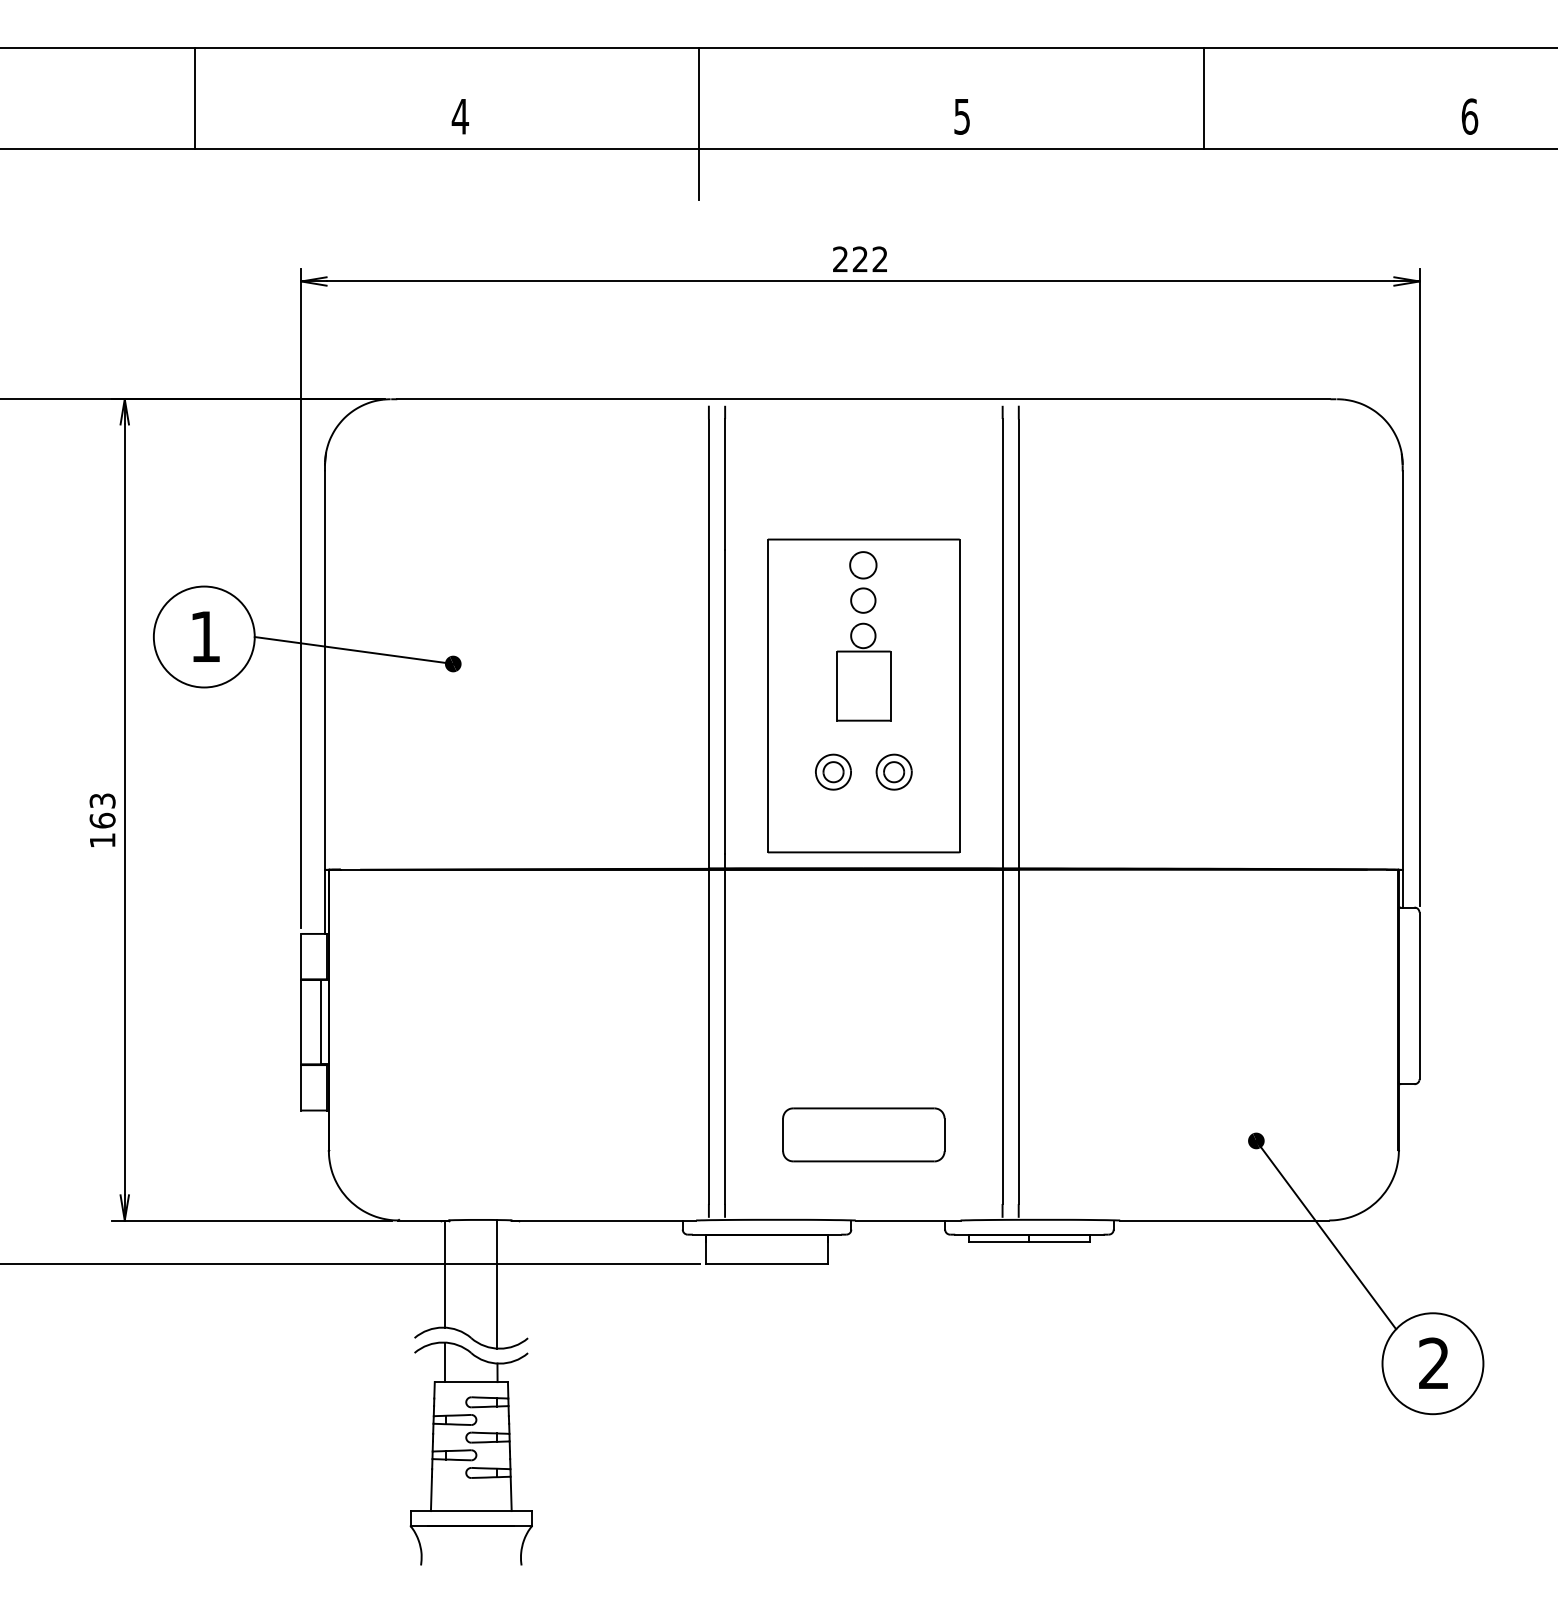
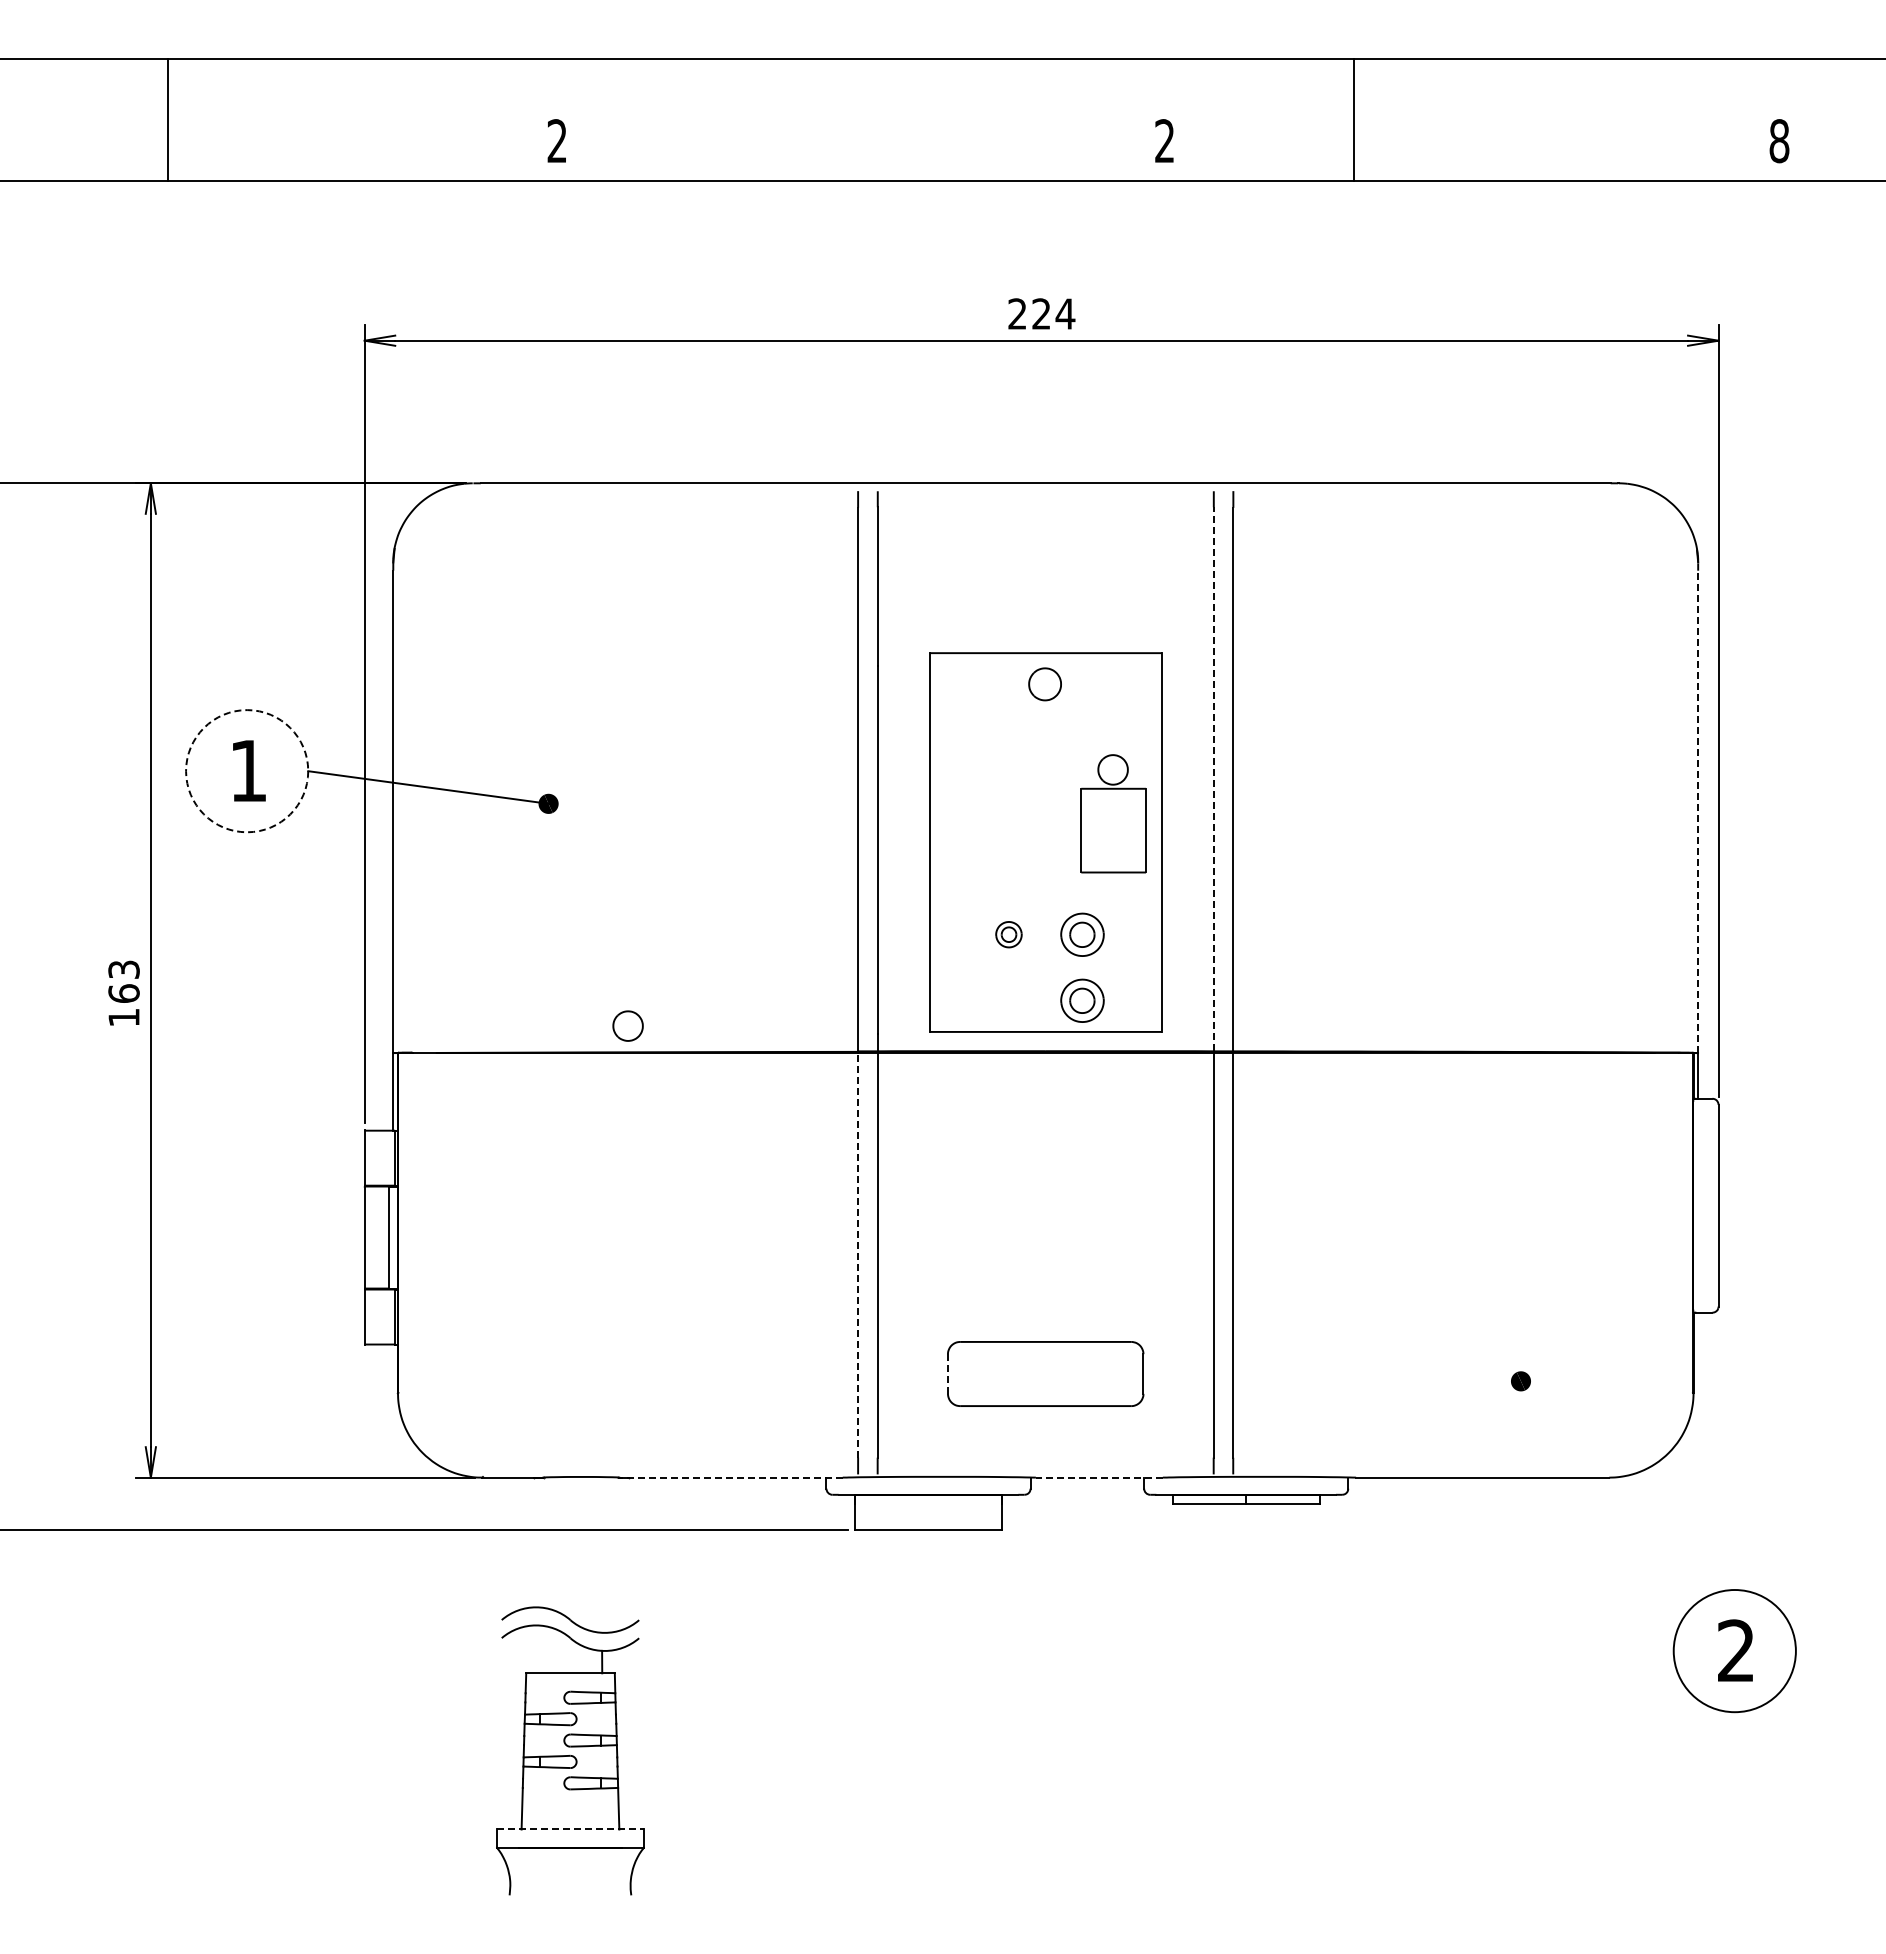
line: (194, 98) -> (168, 119), moved
line: (1203, 98) -> (1354, 119), moved
text: (459, 116) -> (556, 140), 4 -> 2
text: (961, 116) -> (1164, 141), 5 -> 2
text: (1469, 116) -> (1779, 141), 6 -> 8
line: (699, 123) -> (846, 149), removed
text: (880, 259) -> (1065, 313), 222 -> 224
part: (862, 600) -> (627, 1025), moved
circle: (204, 637) -> (247, 771), solid -> dashed
line: (1002, 643) -> (1213, 778), solid -> dashed
line: (1402, 670) -> (1698, 811), solid -> dashed
part: (863, 671) -> (1113, 813), moved
part: (833, 771) -> (1008, 934), size x0.6
part: (894, 826) -> (1082, 1000), added
line: (709, 1036) -> (858, 1254), solid -> dashed
line: (782, 1135) -> (947, 1374), solid -> dashed
line: (604, 1220) -> (731, 1477), solid -> dashed
line: (908, 1220) -> (1099, 1477), solid -> dashed
line: (1326, 1235) -> (1605, 1495), removed
line: (444, 1274) -> (538, 1542), removed
line: (497, 1283) -> (602, 1554), removed
line: (444, 1362) -> (538, 1649), removed
line: (471, 1511) -> (570, 1829), solid -> dashed

